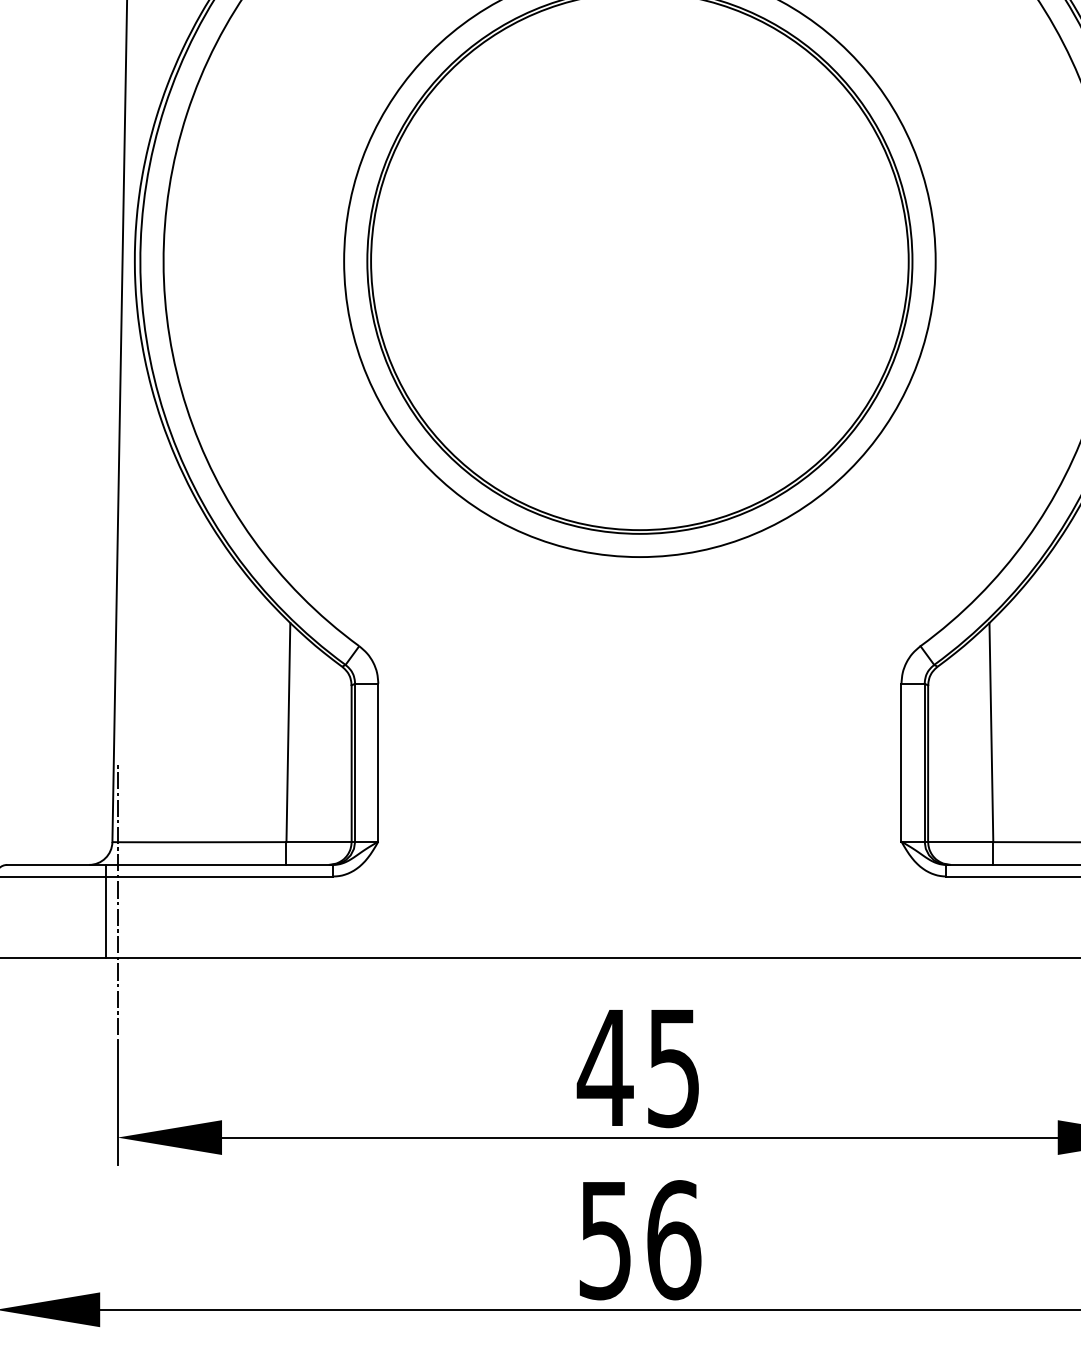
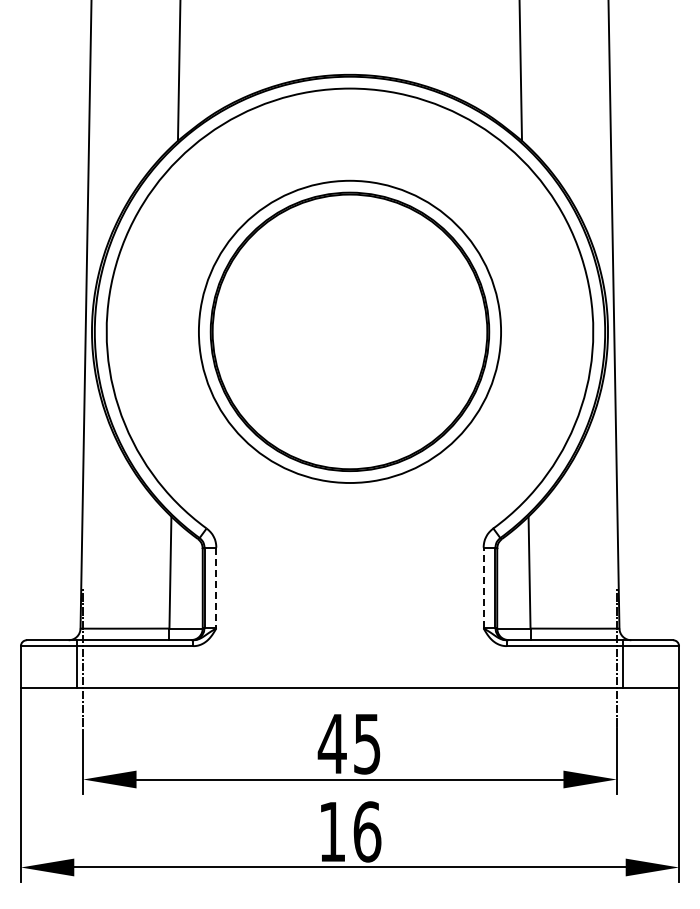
line: (901, 761) -> (483, 587), solid -> dashed
line: (378, 763) -> (216, 588), solid -> dashed
text: (605, 1241) -> (332, 832), 56 -> 16

